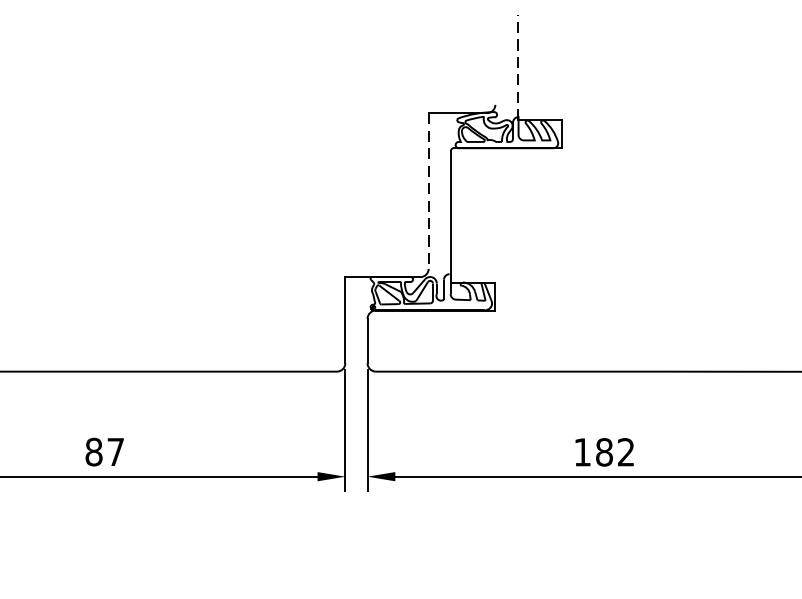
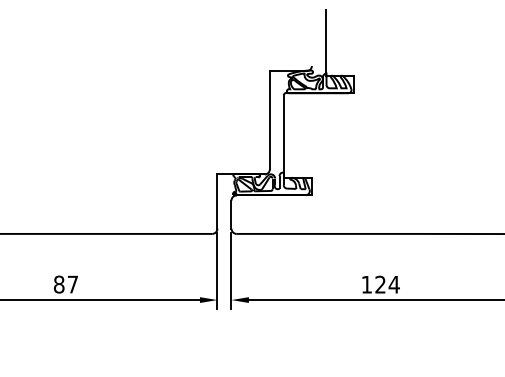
line: (516, 67) -> (325, 42), dashed -> solid
line: (427, 191) -> (269, 120), dashed -> solid
text: (615, 451) -> (387, 284), 182 -> 124

